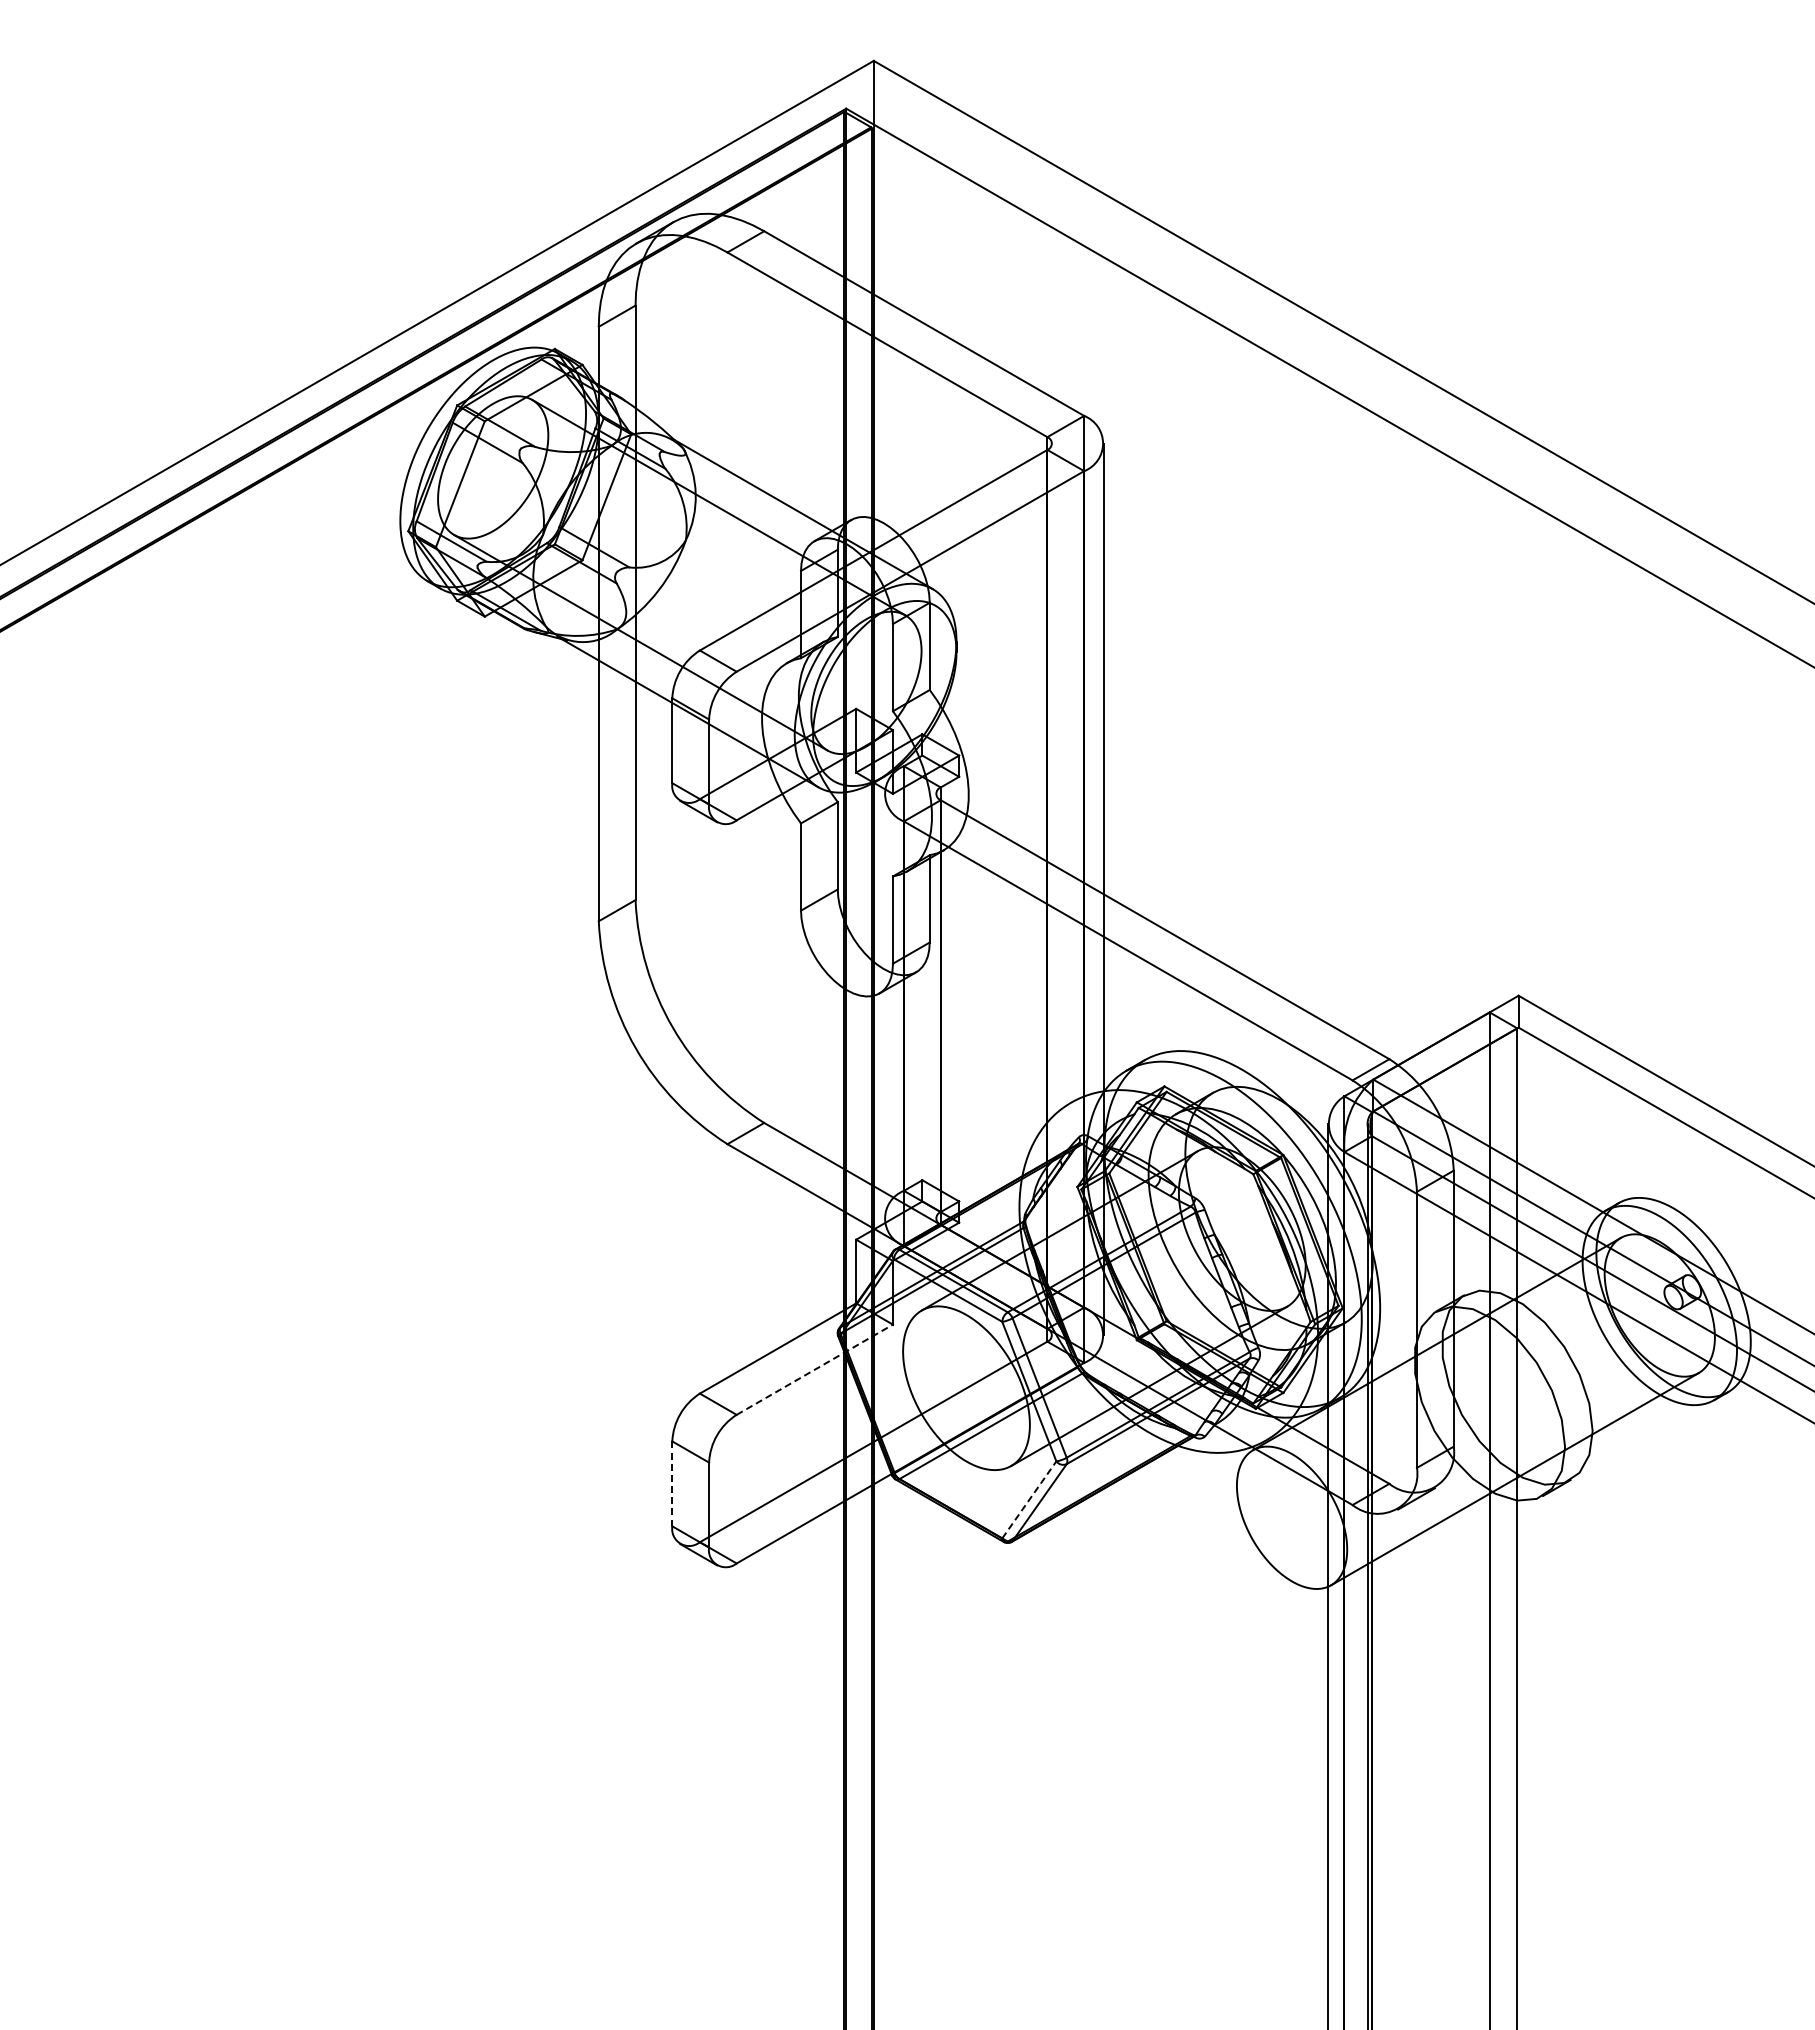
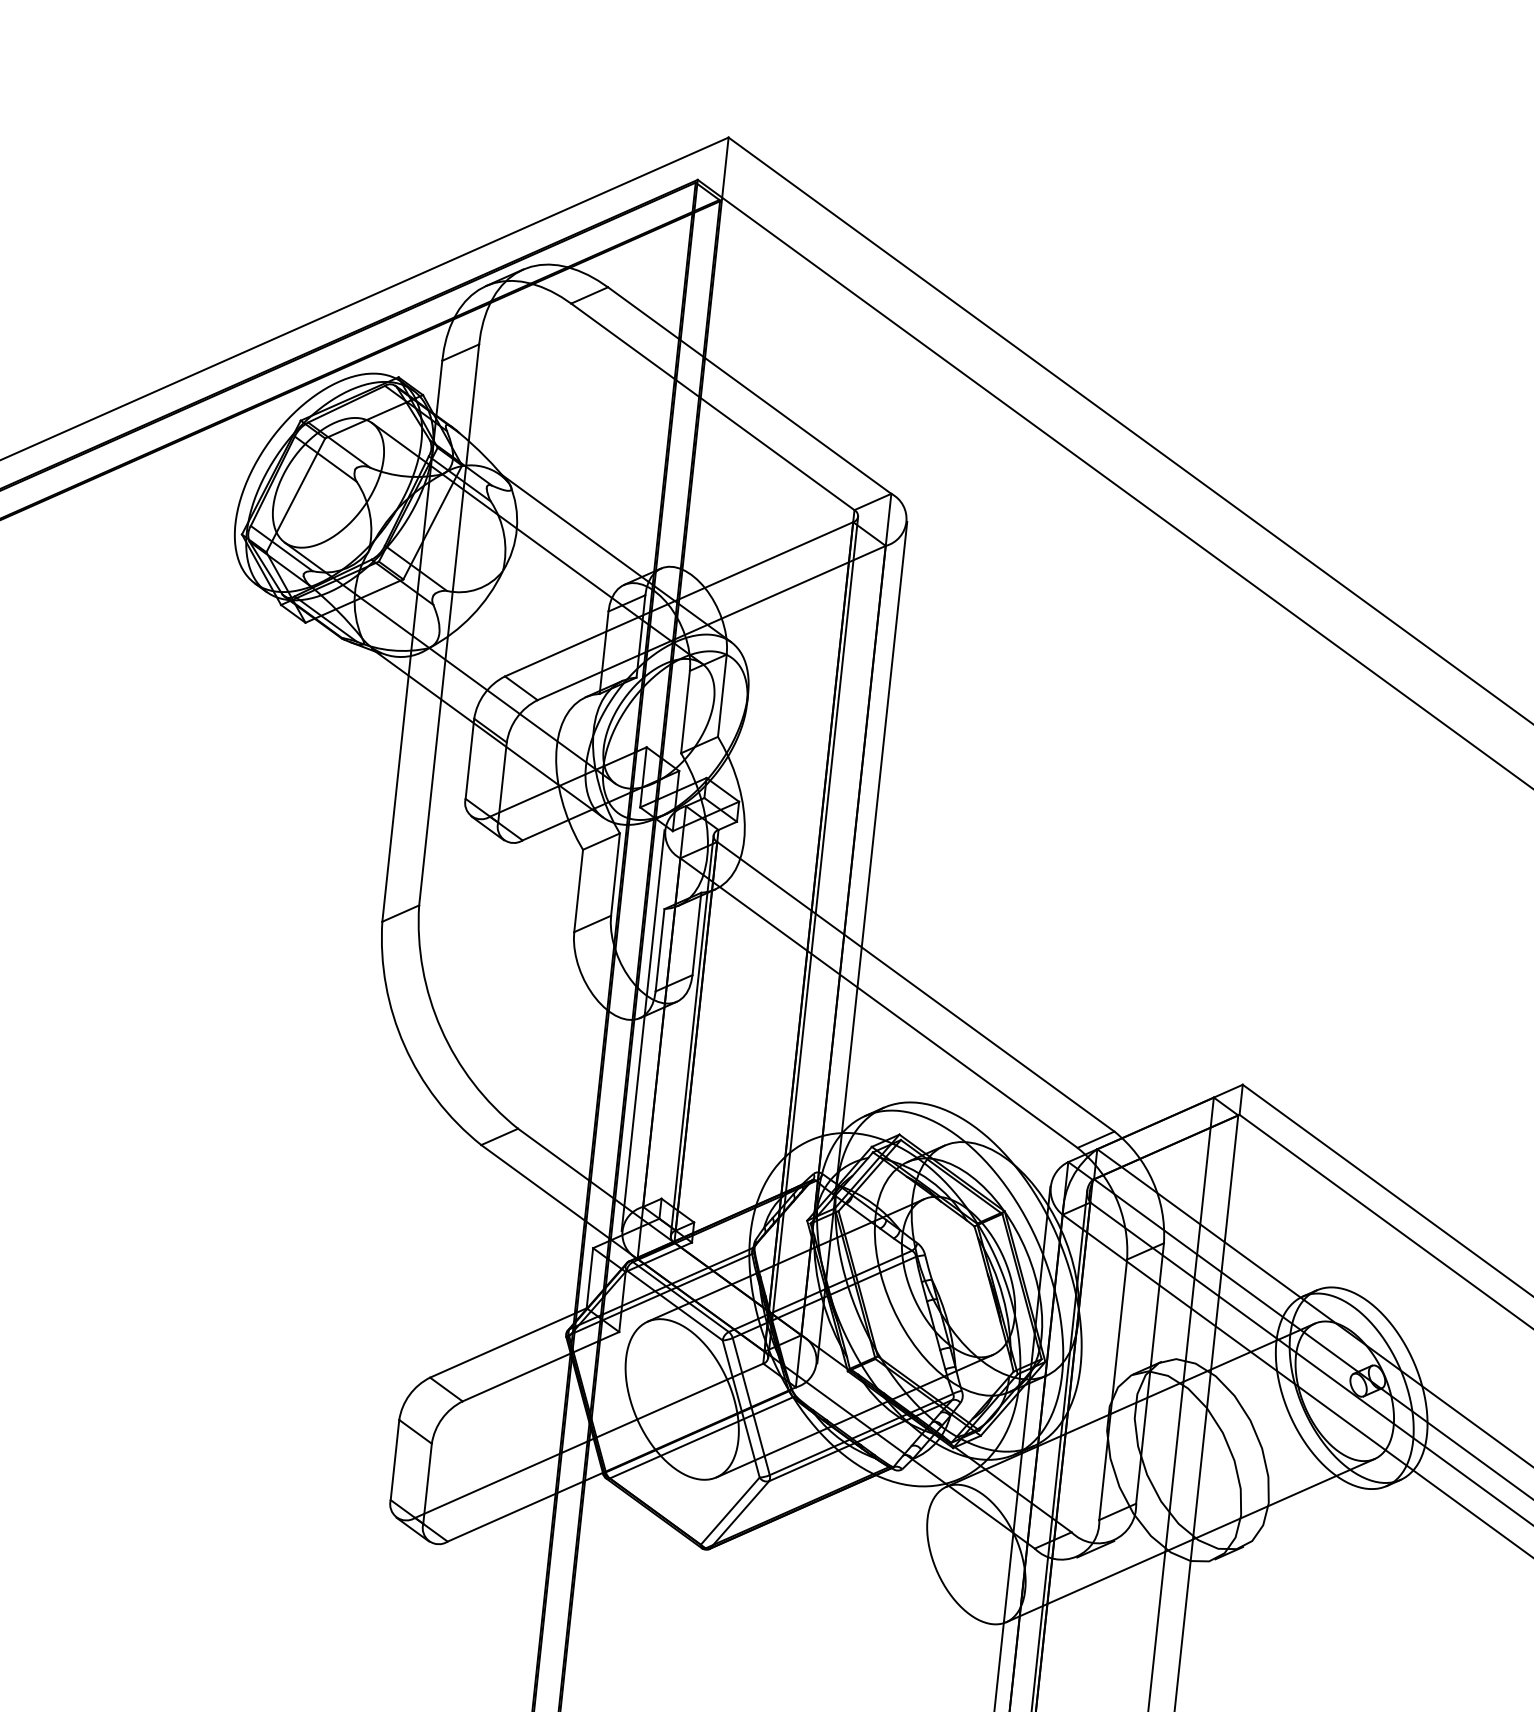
line: (1051, 889) -> (812, 937), added
line: (884, 1005) -> (643, 1030), added
line: (936, 1005) -> (692, 1035), added
line: (815, 1369) -> (541, 1366), dashed -> solid
line: (672, 1484) -> (395, 1460), dashed -> solid
line: (1029, 1499) -> (730, 1510), dashed -> solid

